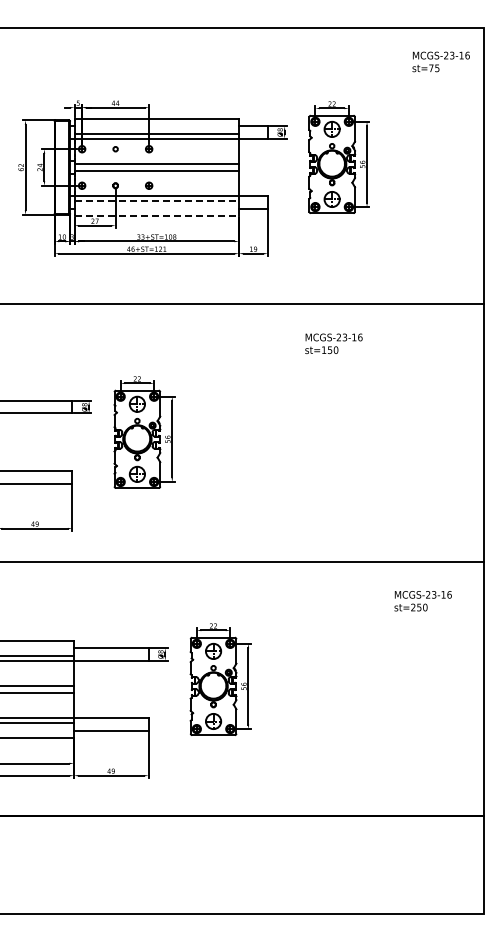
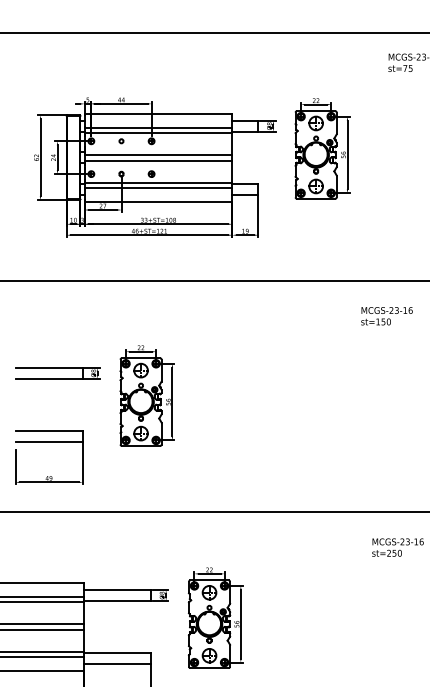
line: (157, 201) -> (159, 188), dashed -> solid
line: (157, 216) -> (159, 201), dashed -> solid
text: (333, 343) -> (386, 315), moved

